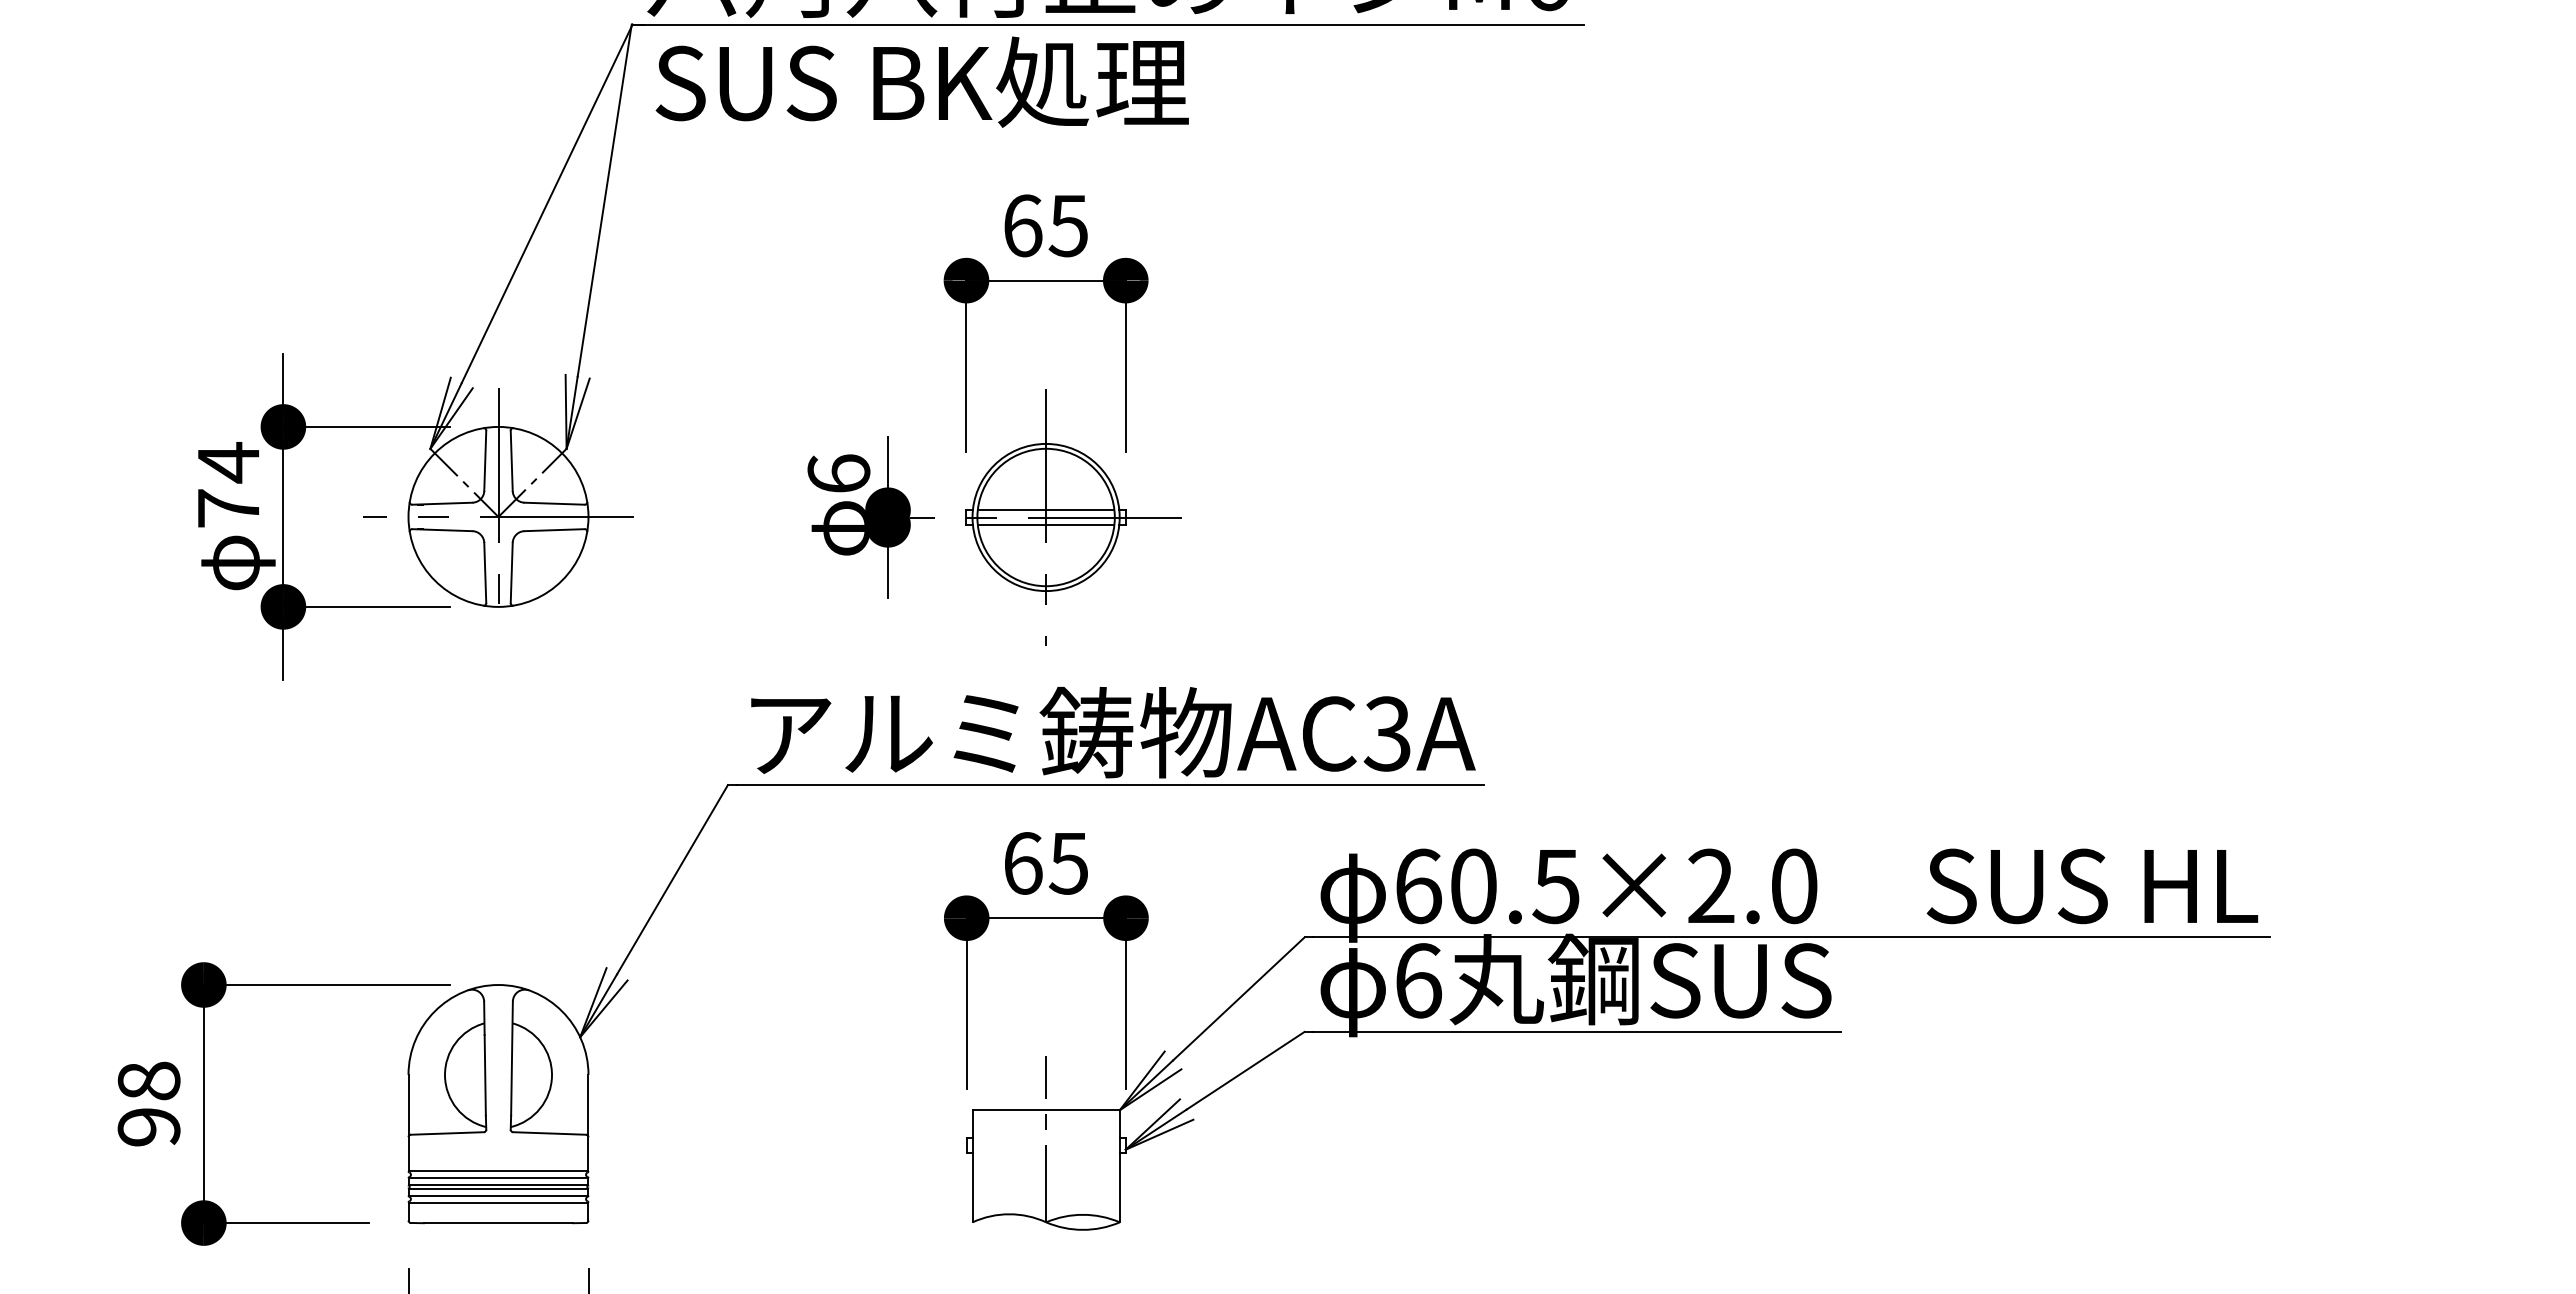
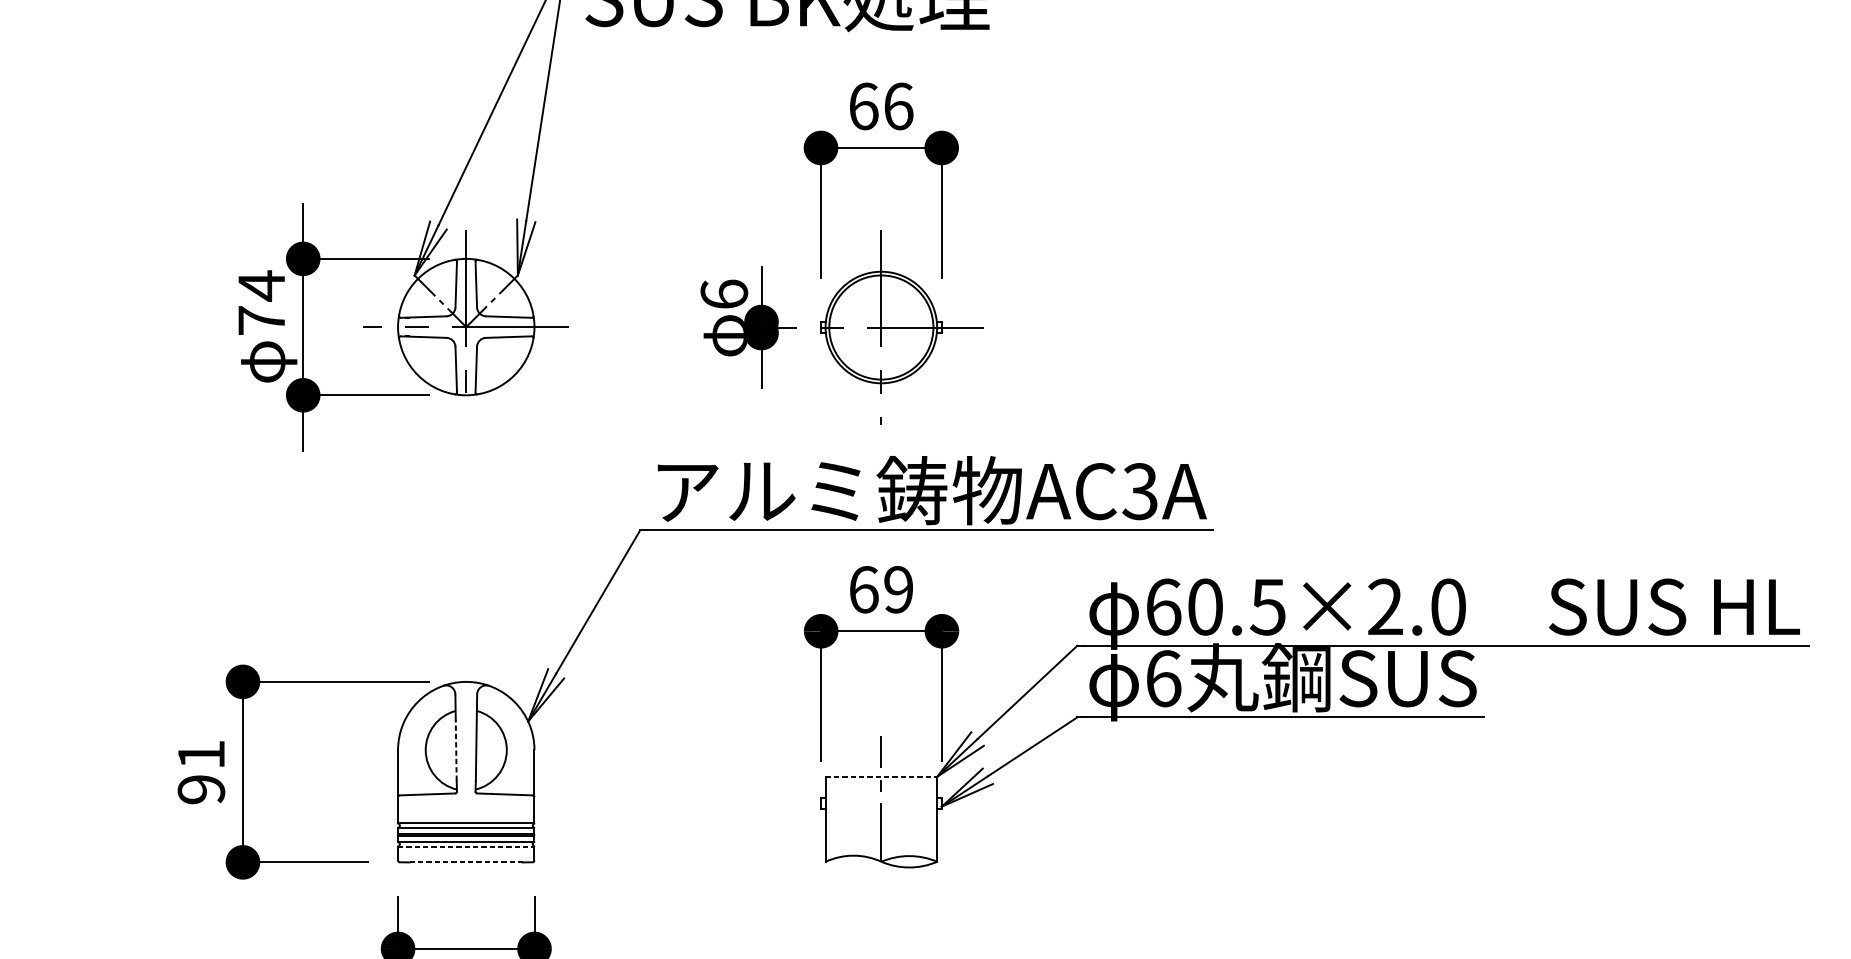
text: (1068, 225) -> (898, 106), 65 -> 66
line: (1045, 510) -> (880, 322), removed
line: (1045, 524) -> (880, 332), removed
text: (1067, 863) -> (897, 589), 65 -> 69
line: (485, 1074) -> (456, 749), solid -> dashed
text: (148, 1080) -> (200, 754), 98 -> 91
line: (1046, 1110) -> (881, 777), solid -> dashed
line: (498, 1202) -> (466, 846), solid -> dashed
line: (498, 1223) -> (466, 862), solid -> dashed

